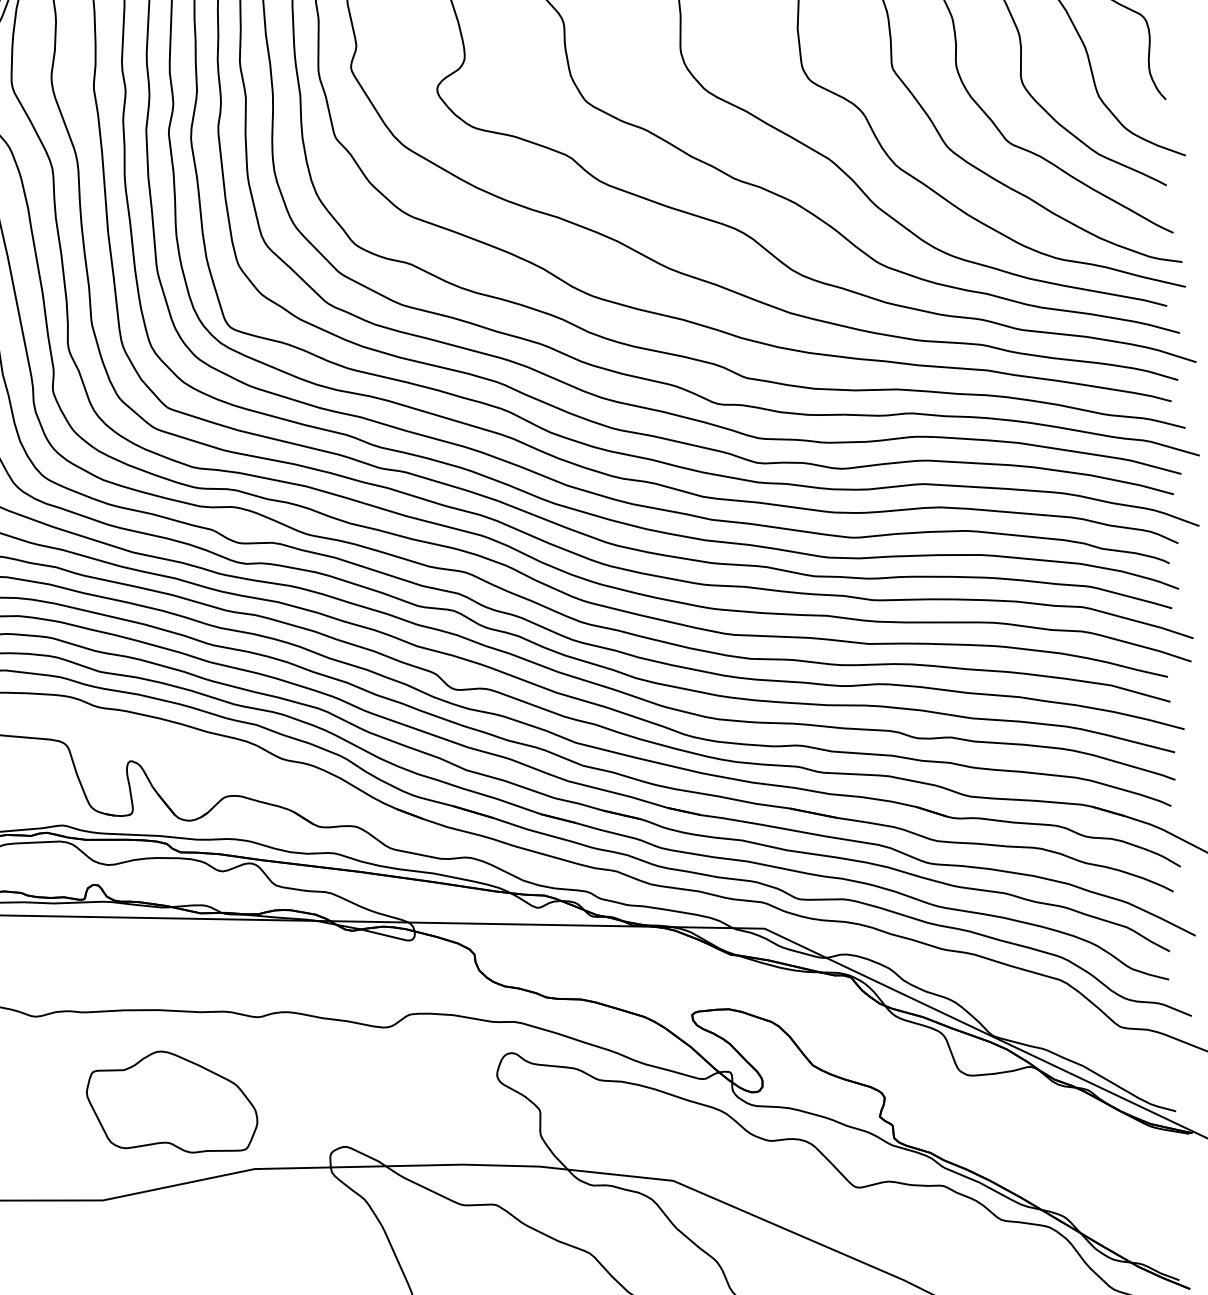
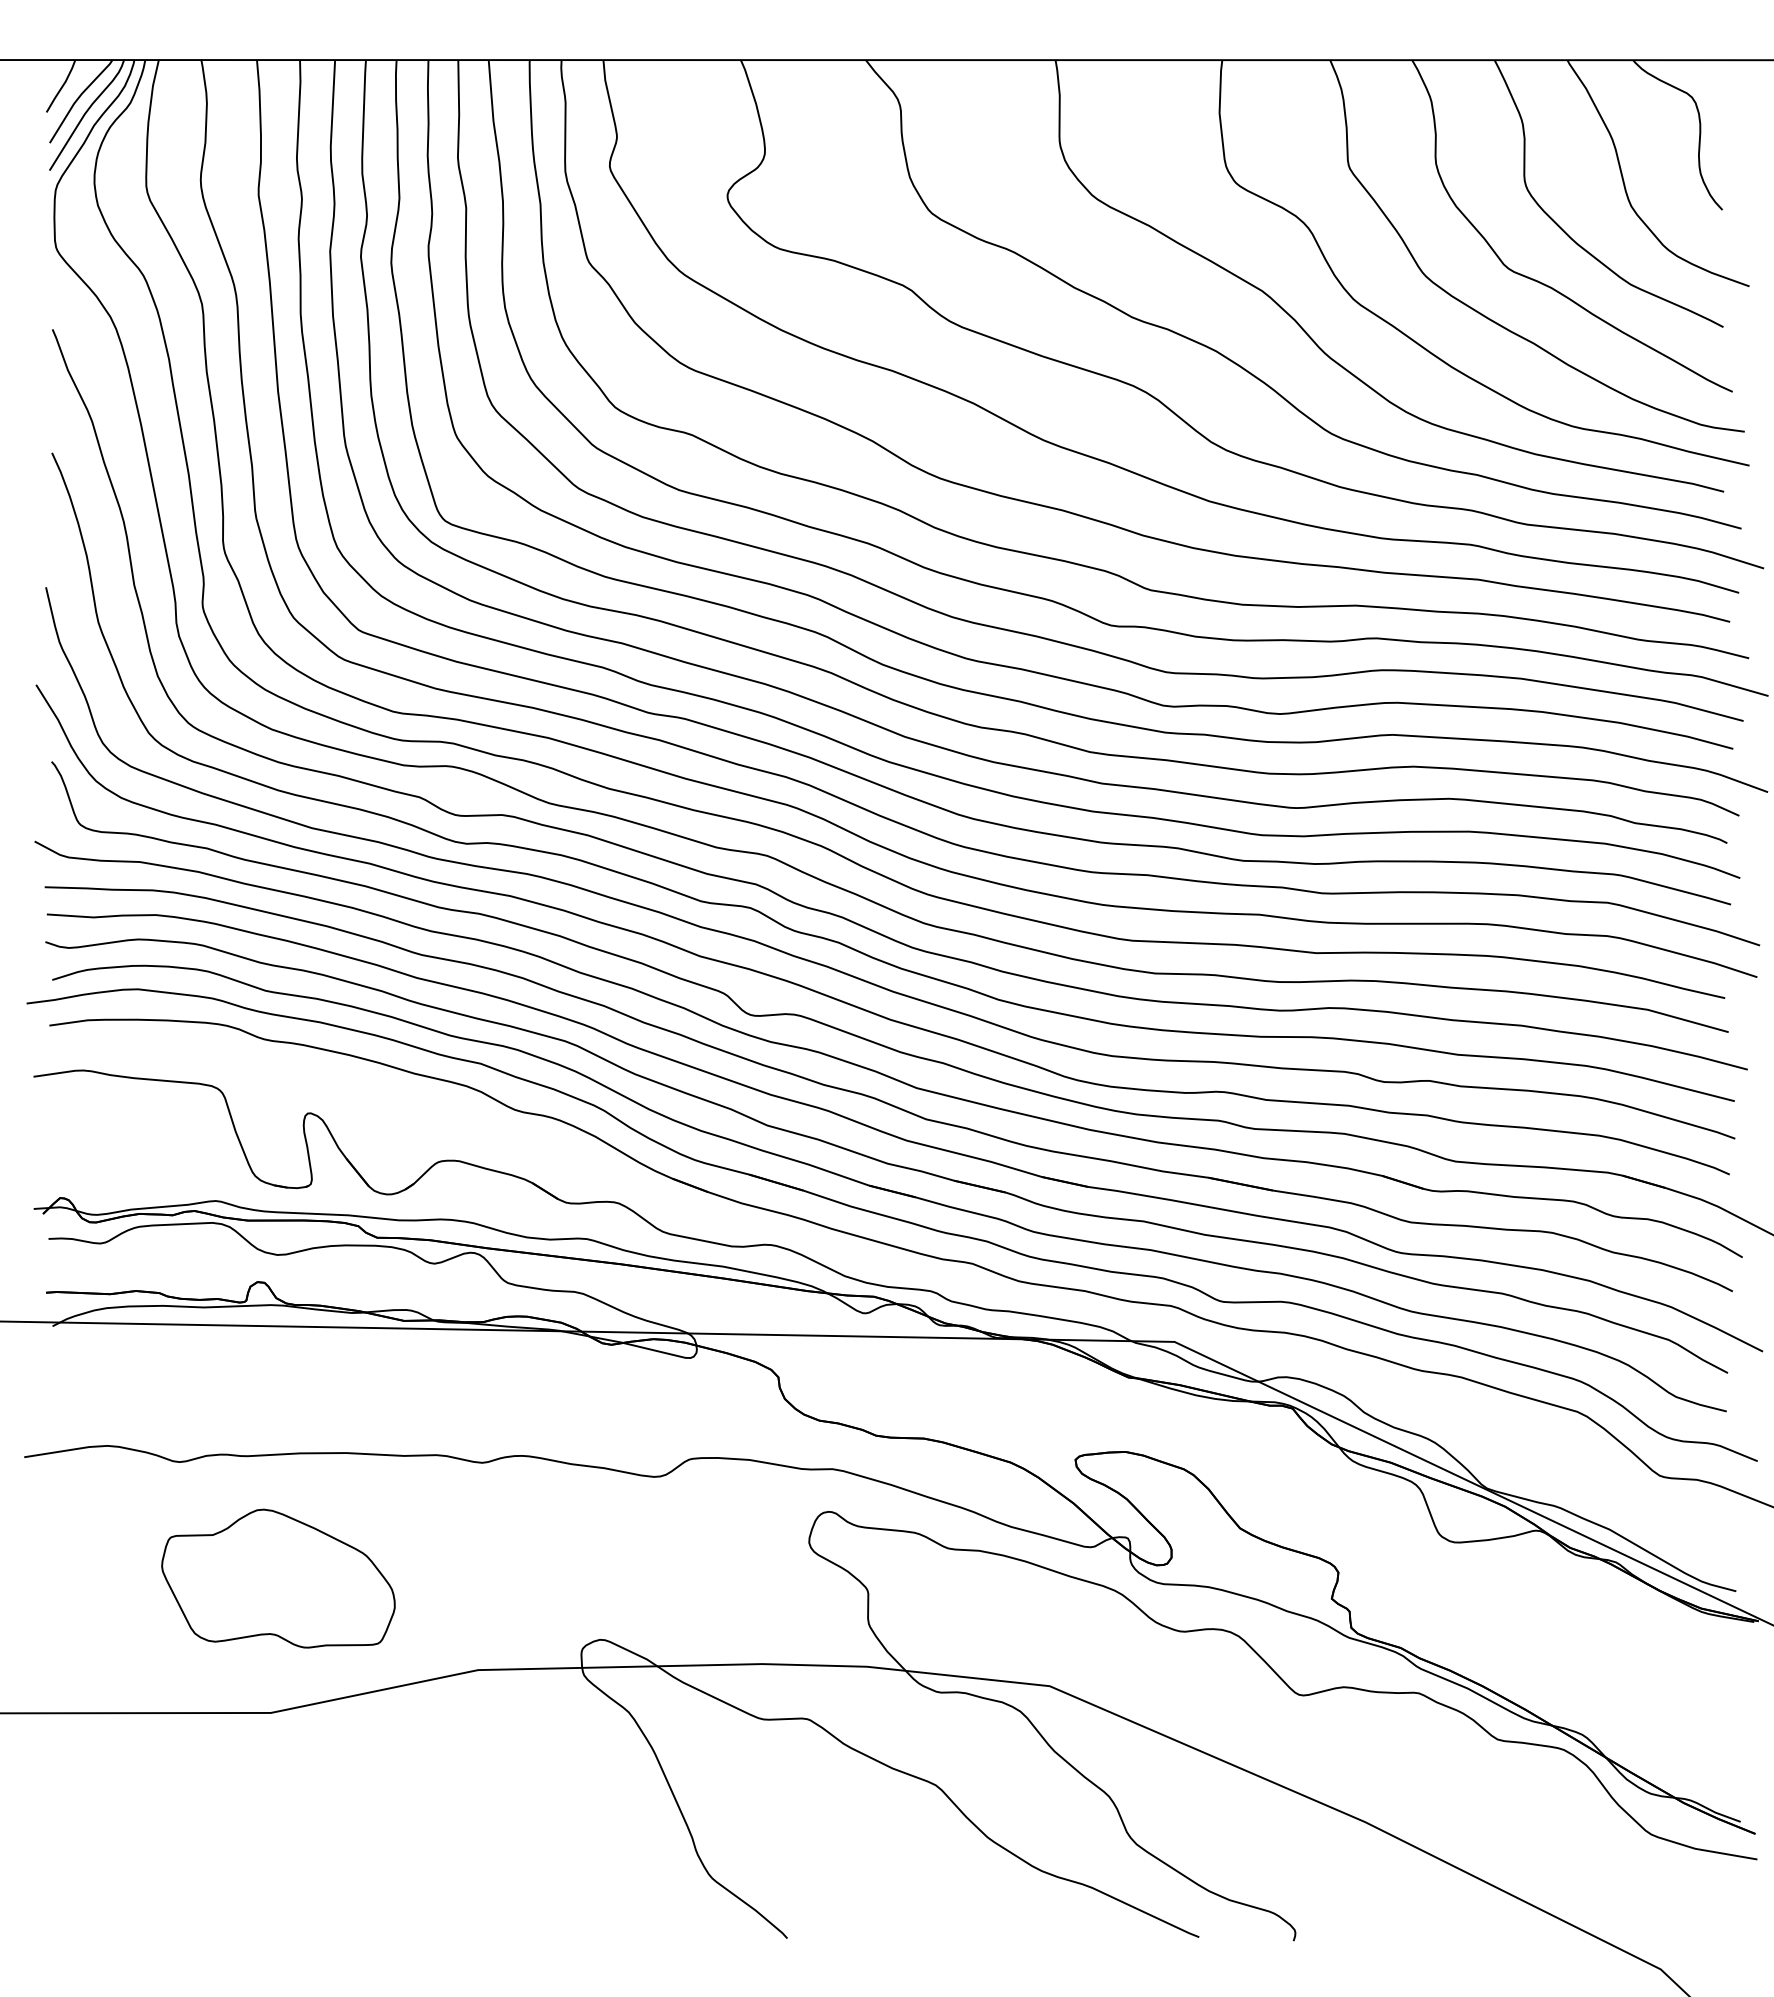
part: (172, 1101) -> (278, 1578), moved

